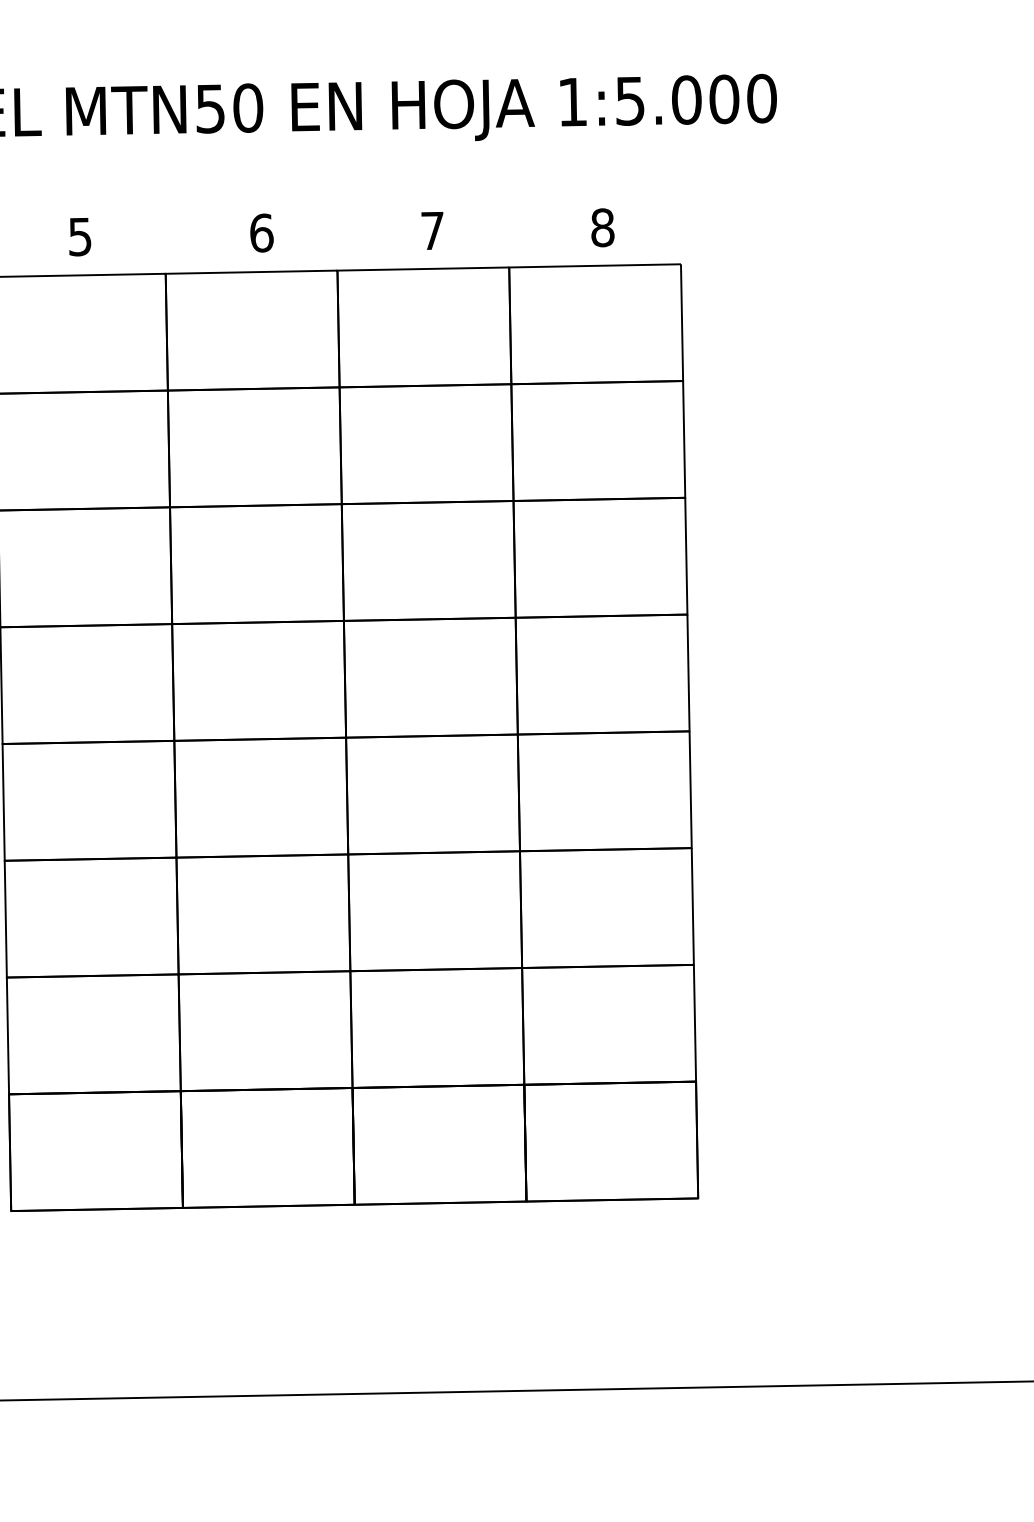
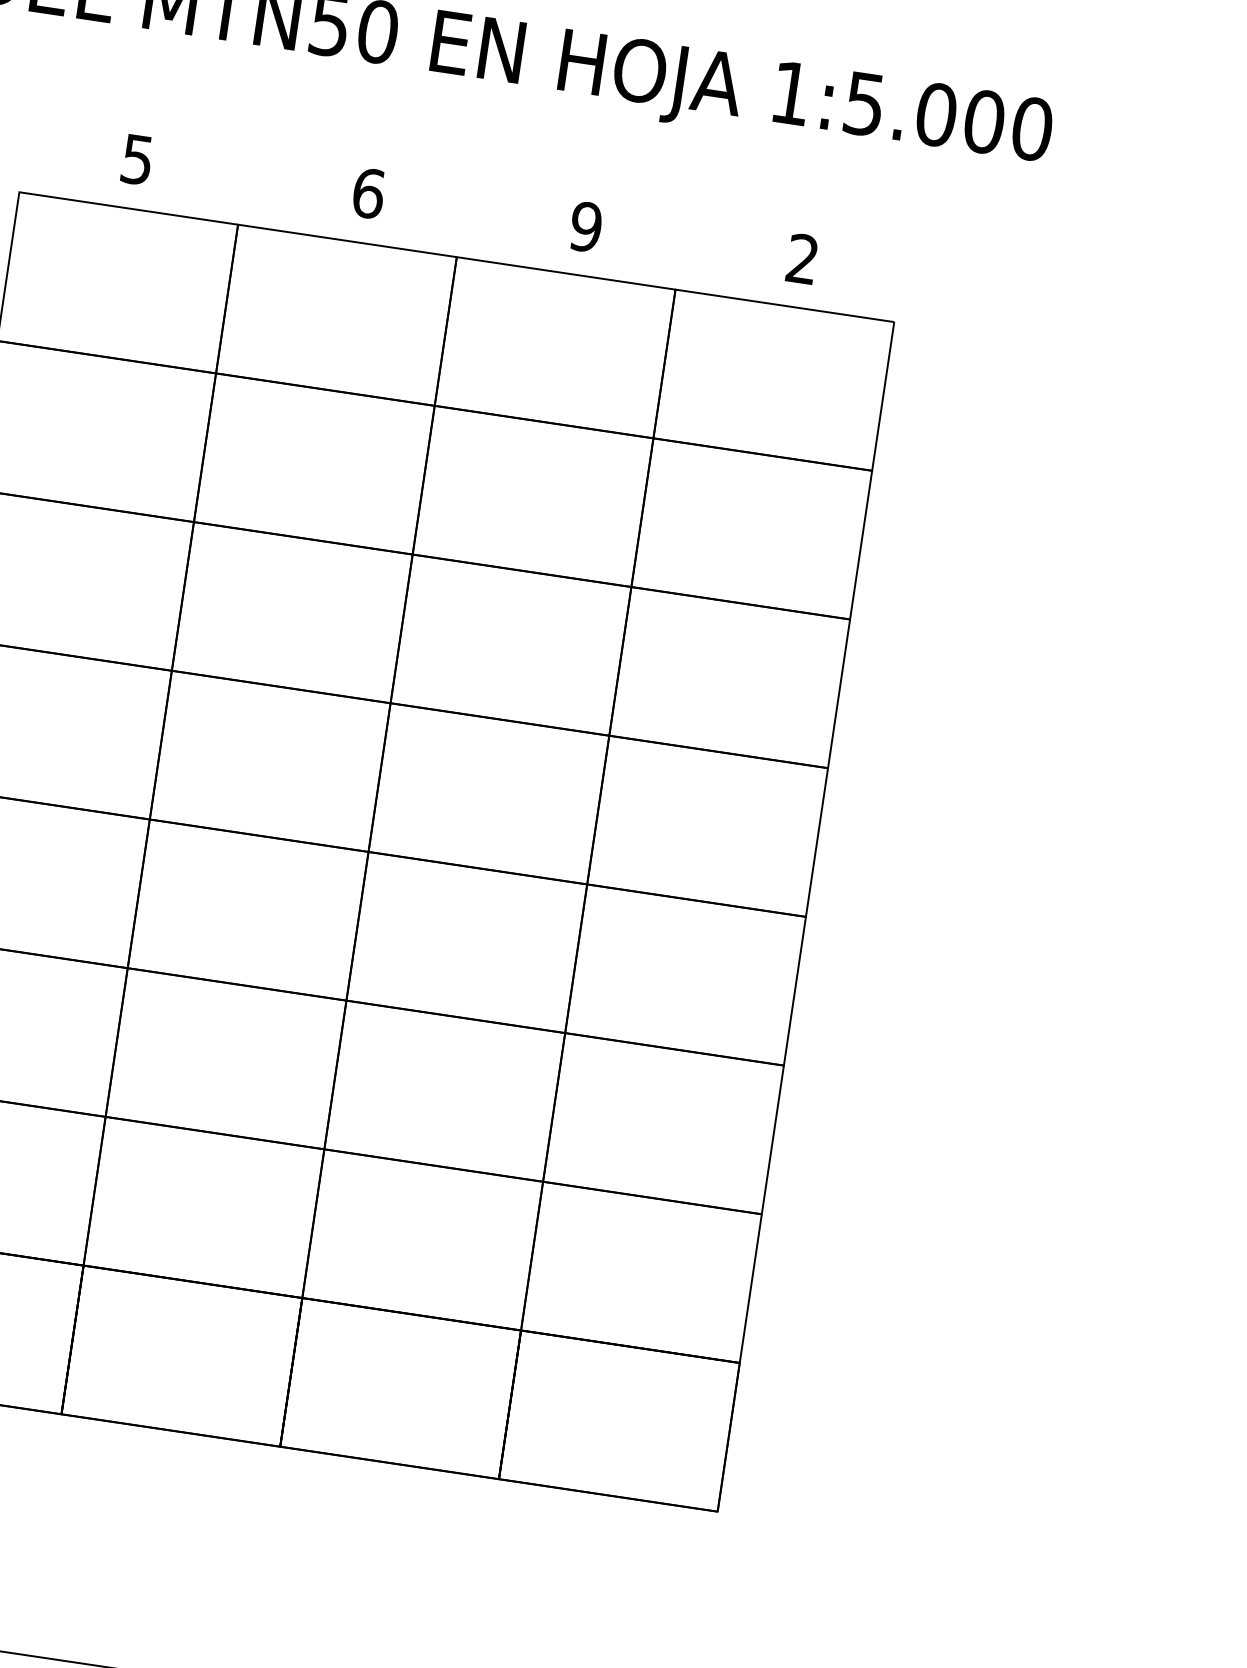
text: (602, 227) -> (802, 258), 8 -> 2
text: (432, 230) -> (585, 226), 7 -> 9

